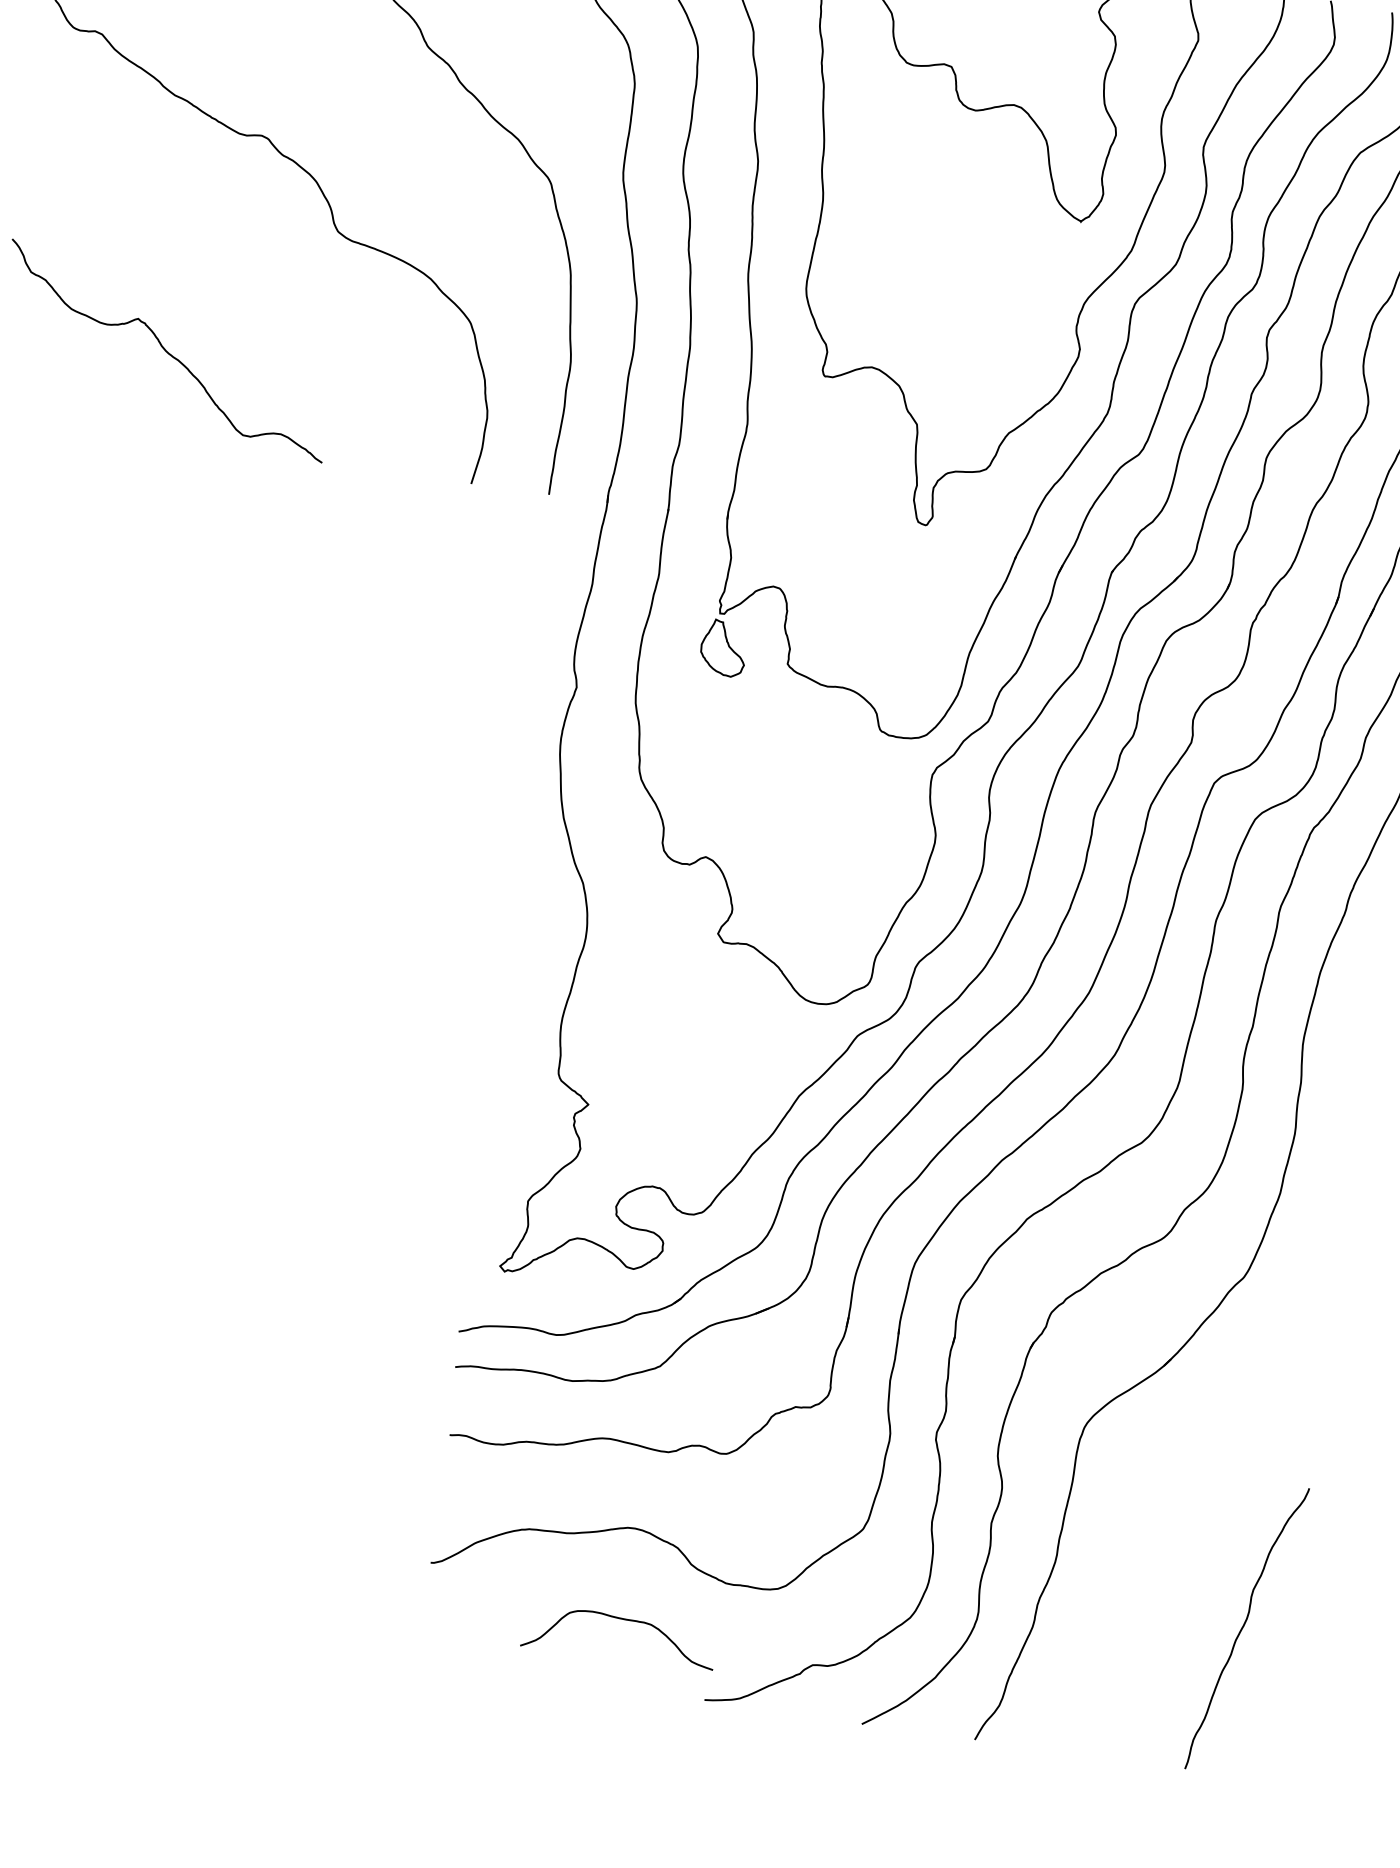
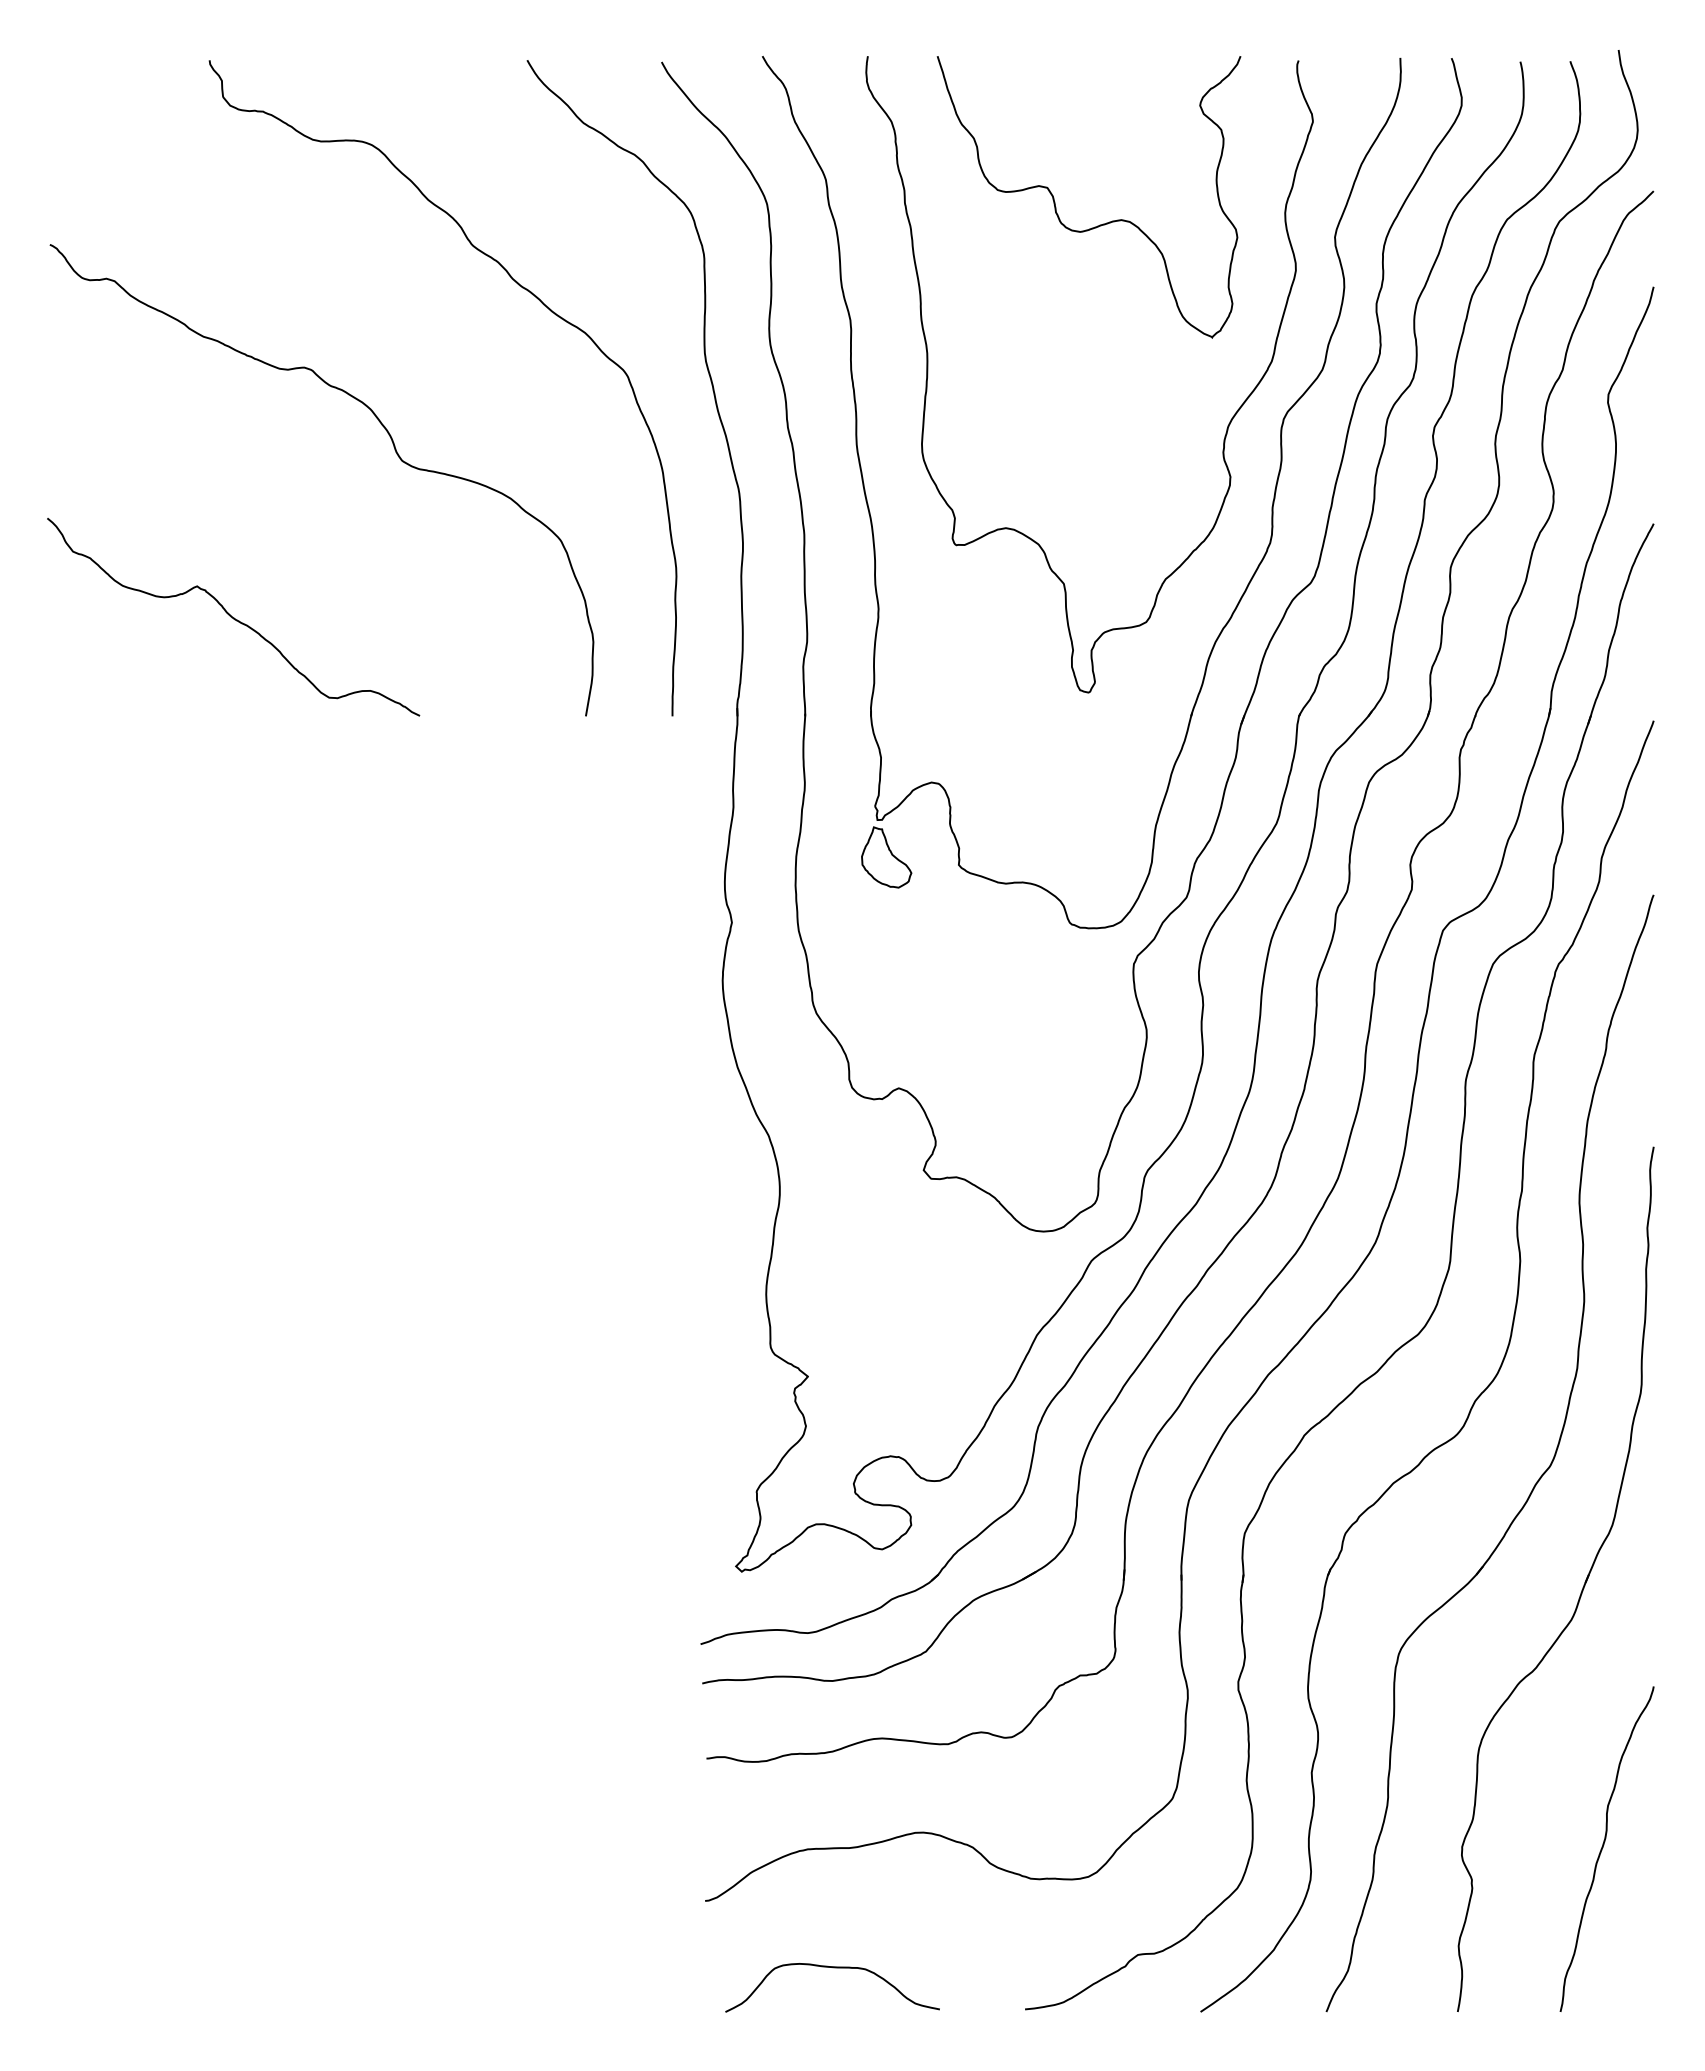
part: (1257, 1390) -> (1582, 1587), added
curve: (622, 1620) -> (833, 1968), moved

